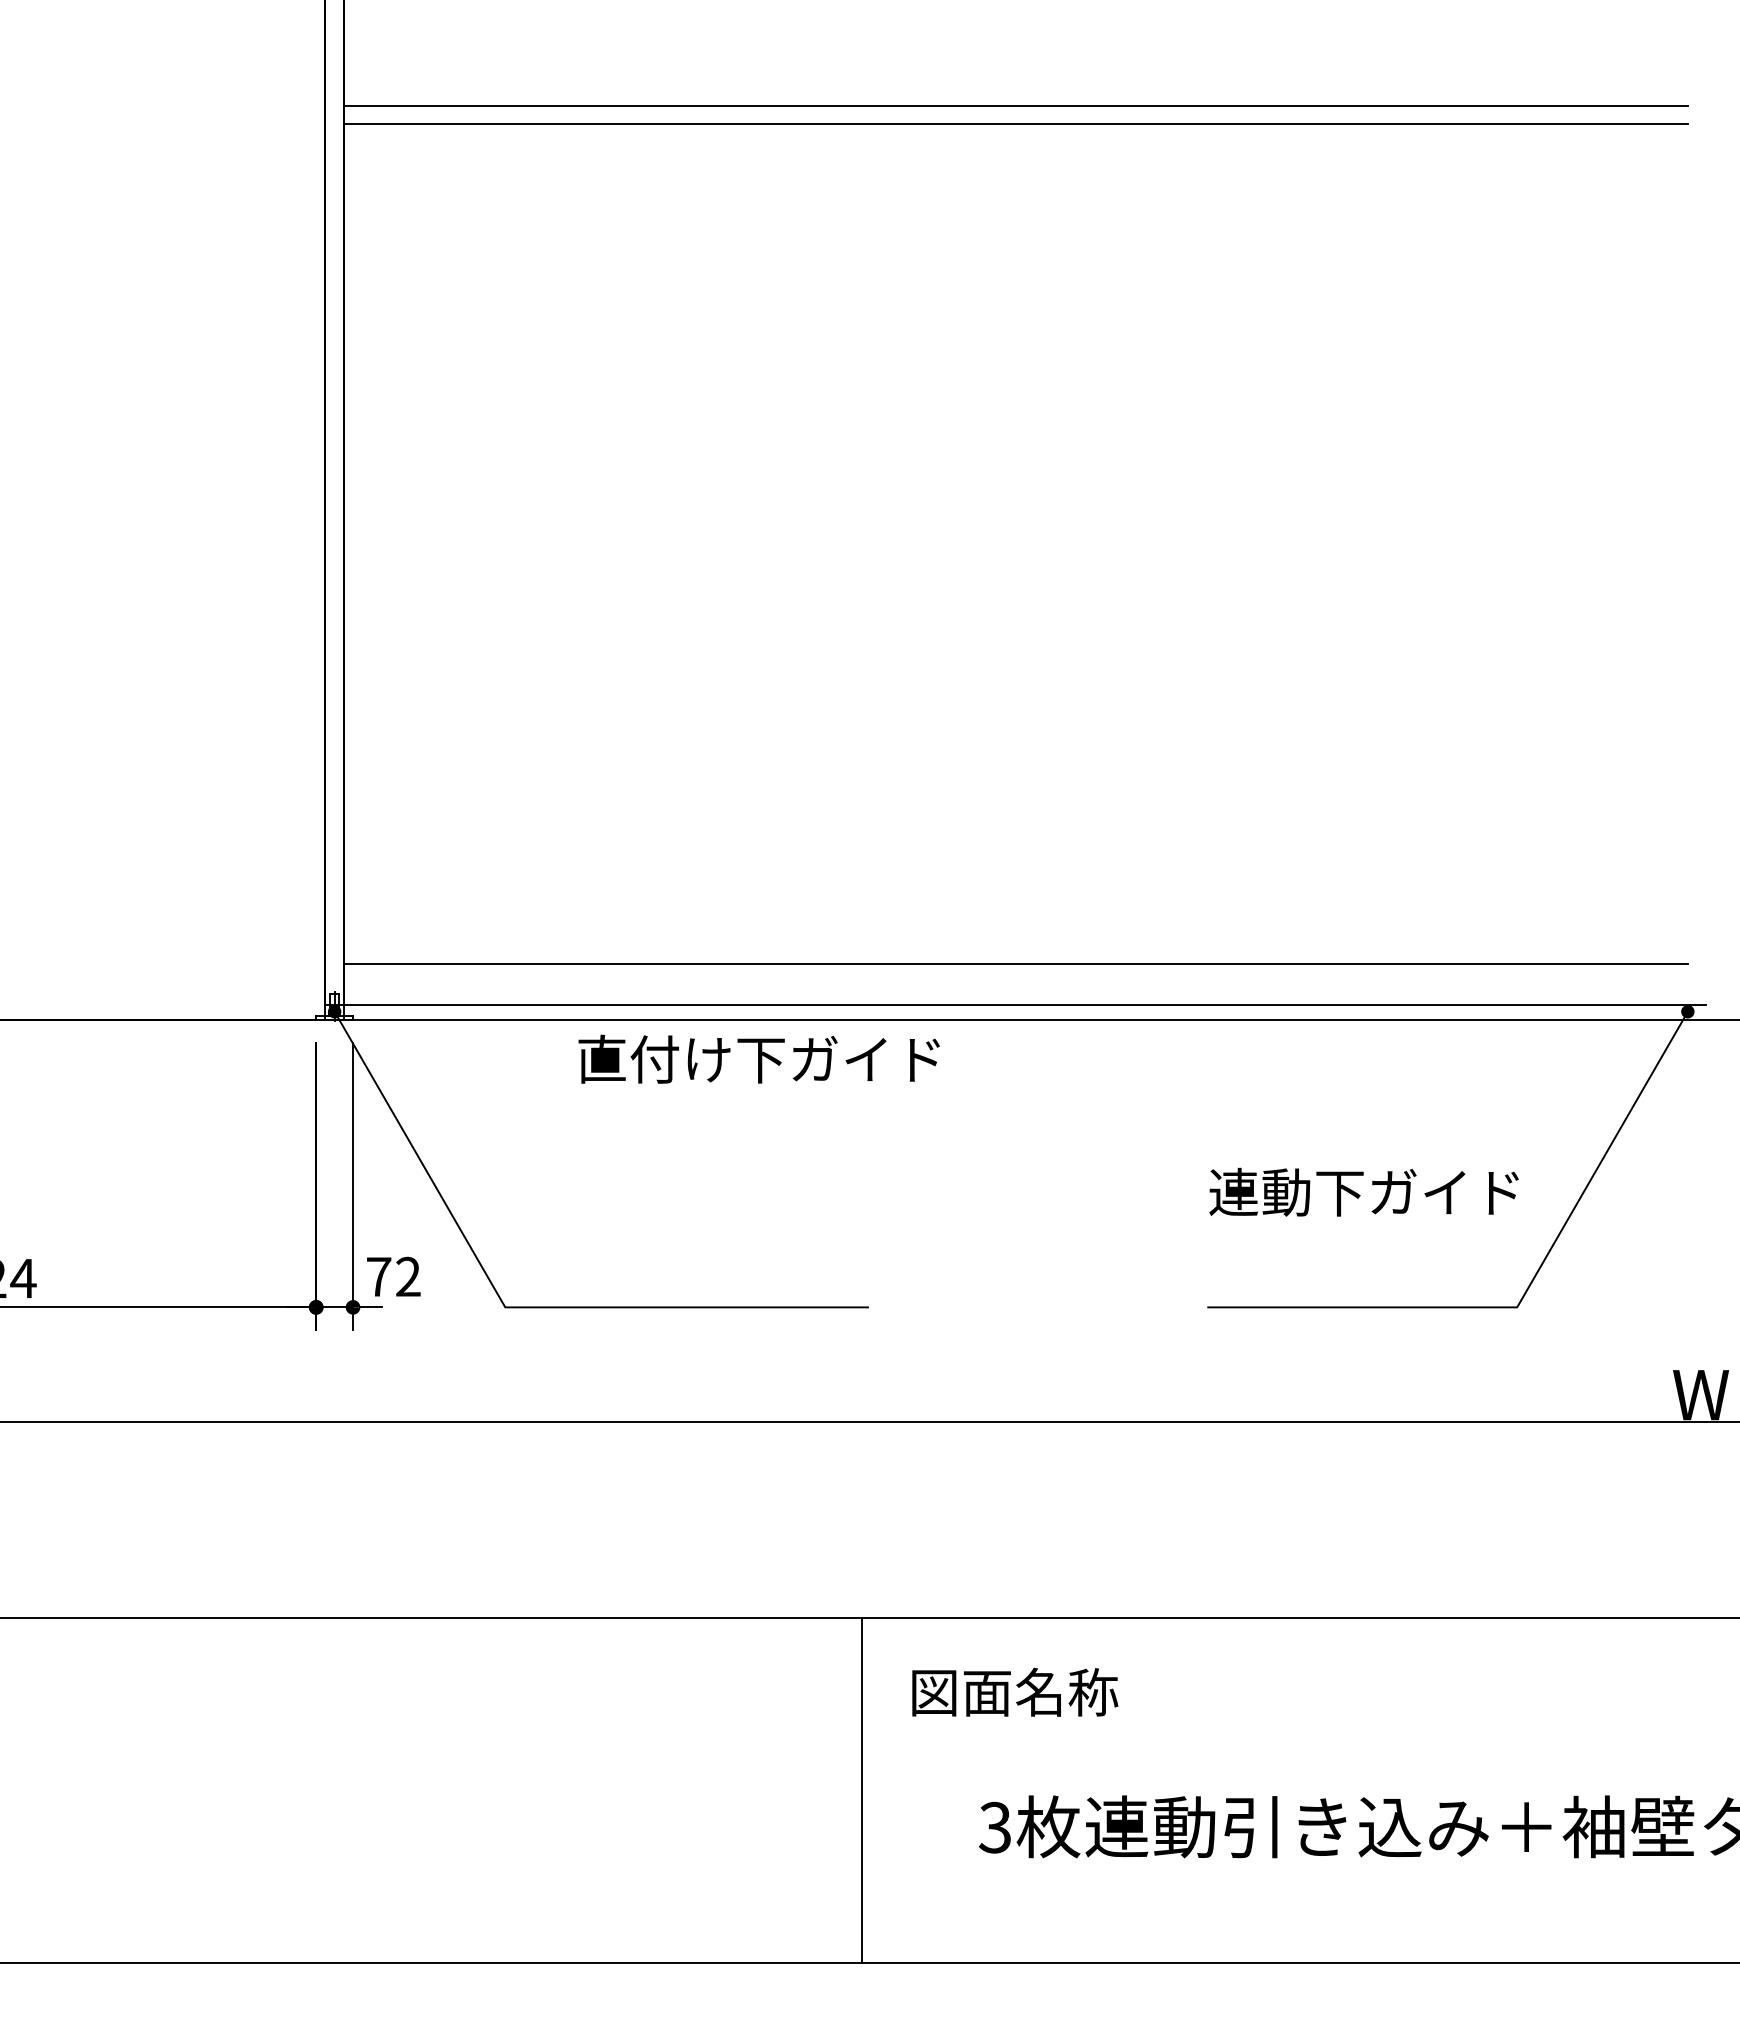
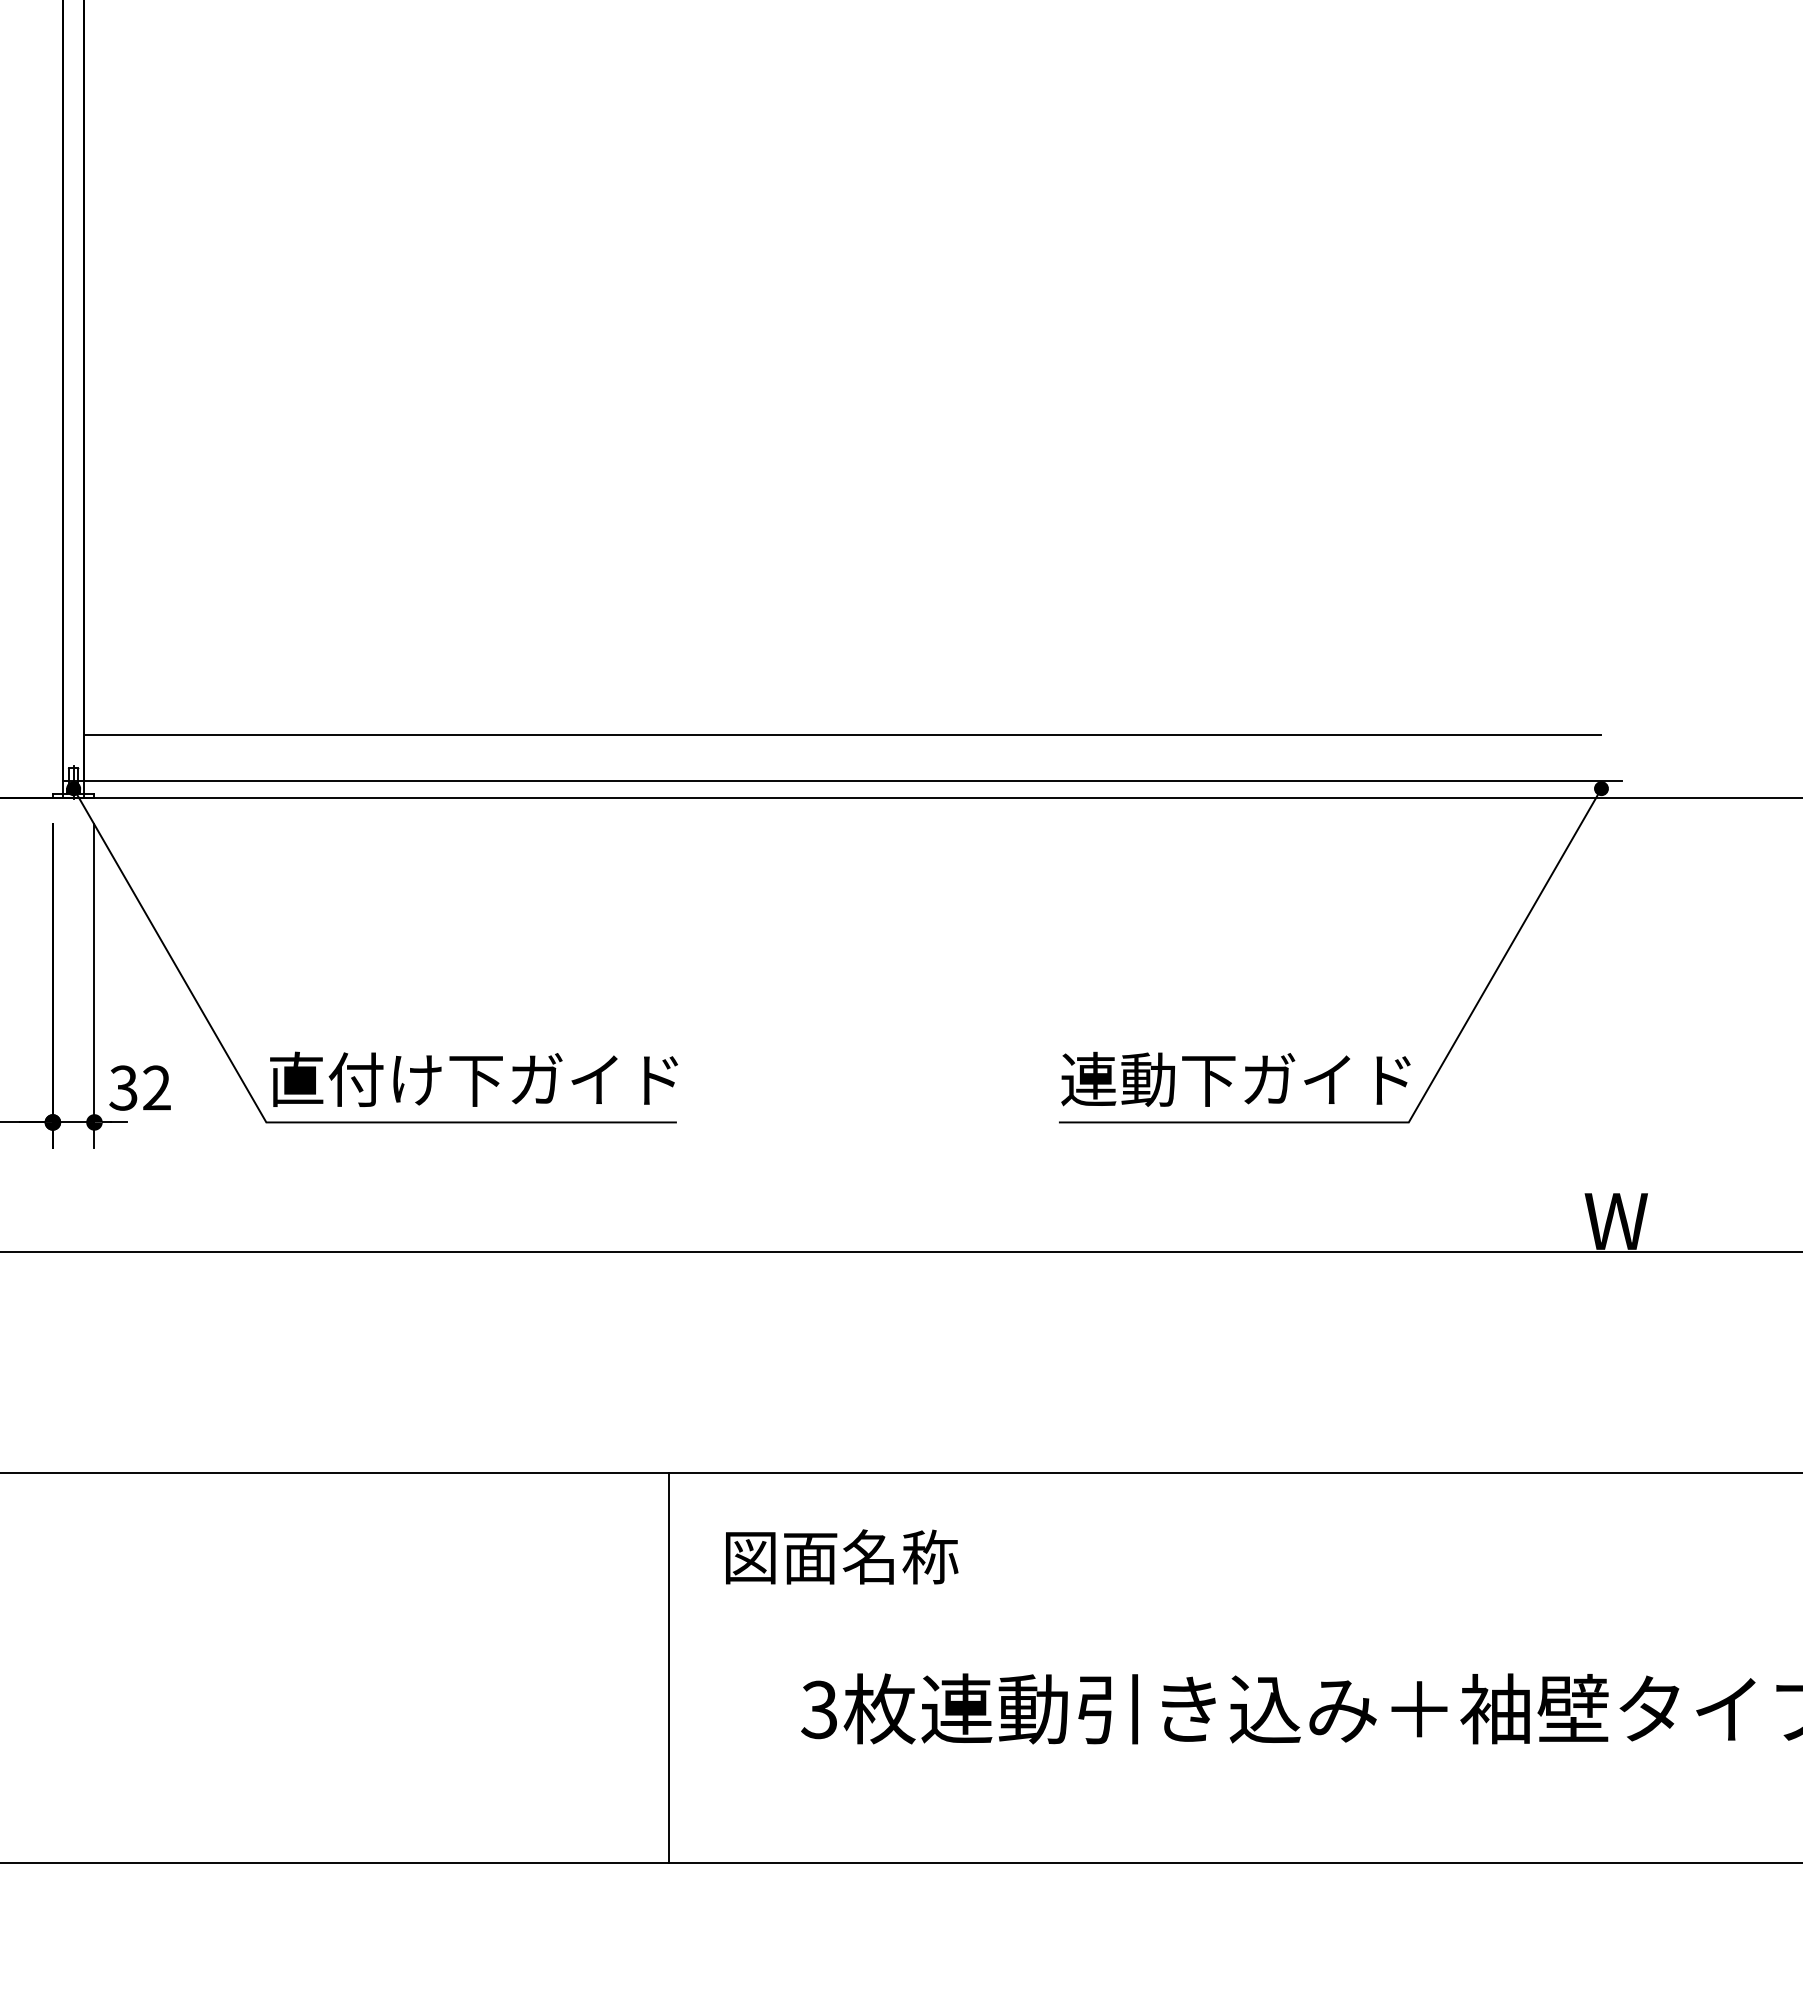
text: (758, 1058) -> (473, 1078), moved
text: (1363, 1191) -> (1235, 1078), moved
text: (378, 1276) -> (123, 1087), 72 -> 32

